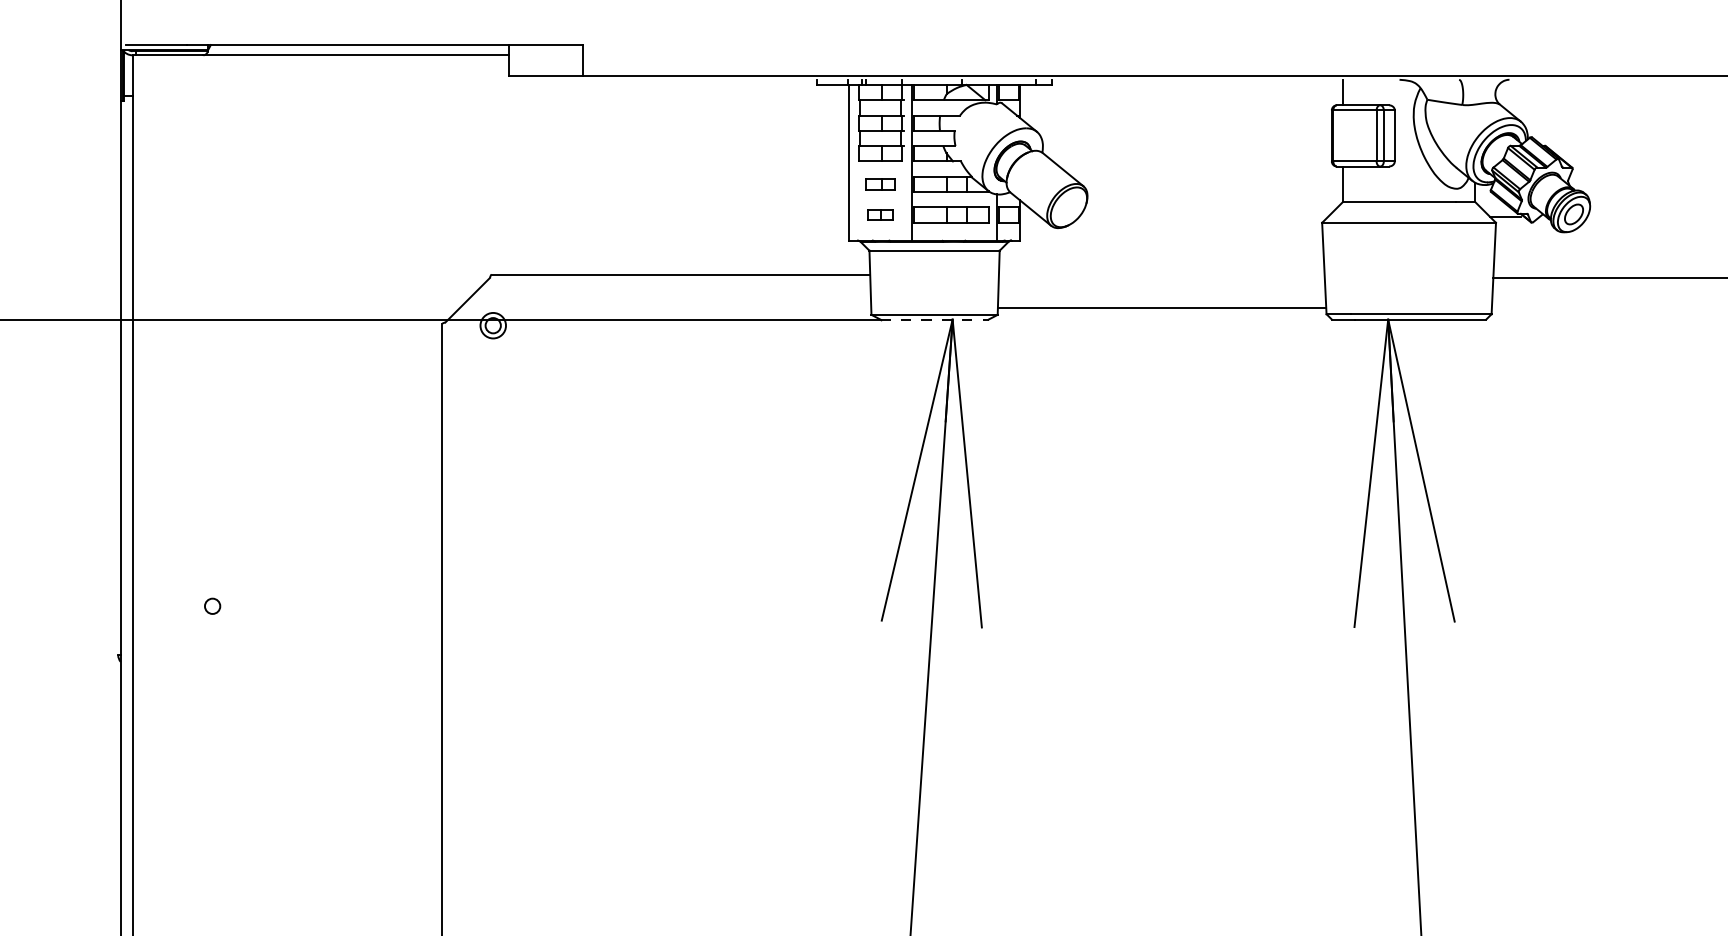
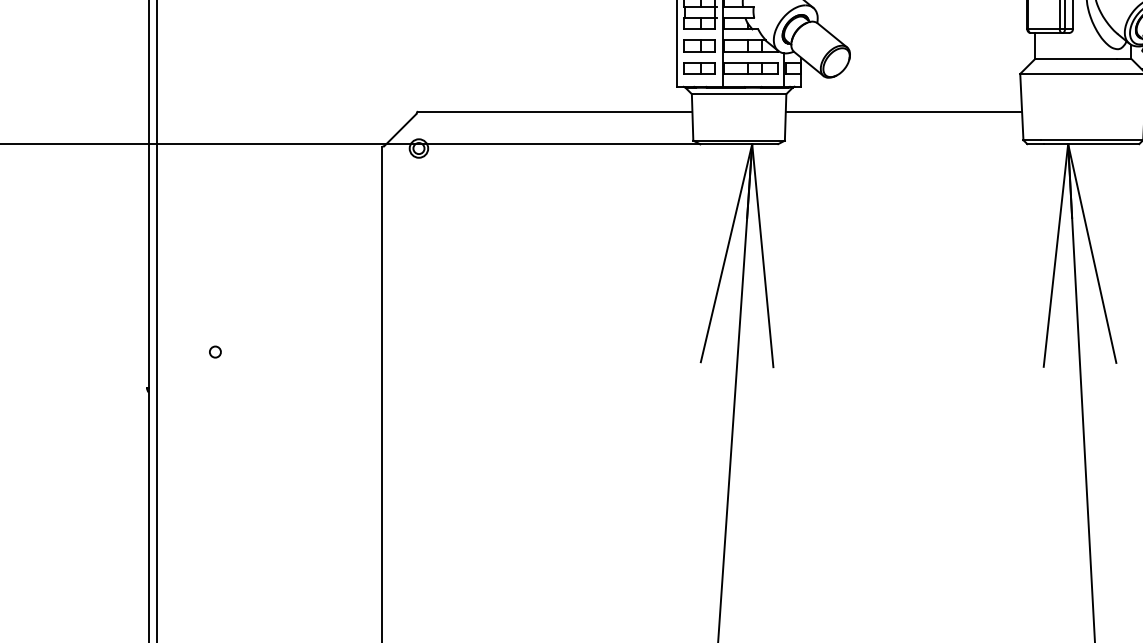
part: (880, 184) -> (699, 46), size x1.43
part: (880, 214) -> (699, 67), size x1.67
line: (1161, 307) -> (903, 111), moved
line: (935, 319) -> (739, 144), dashed -> solid

